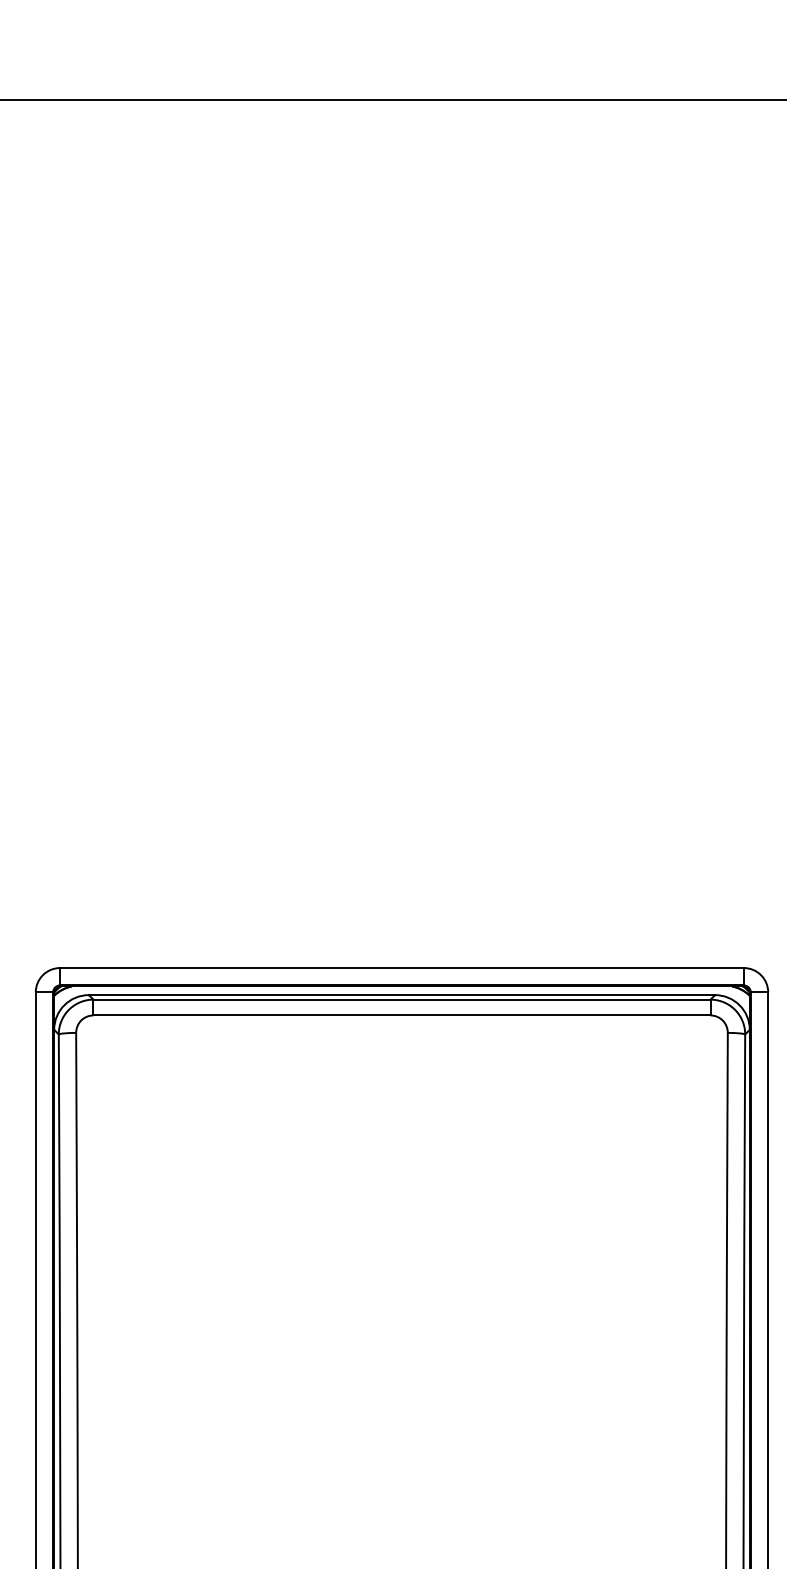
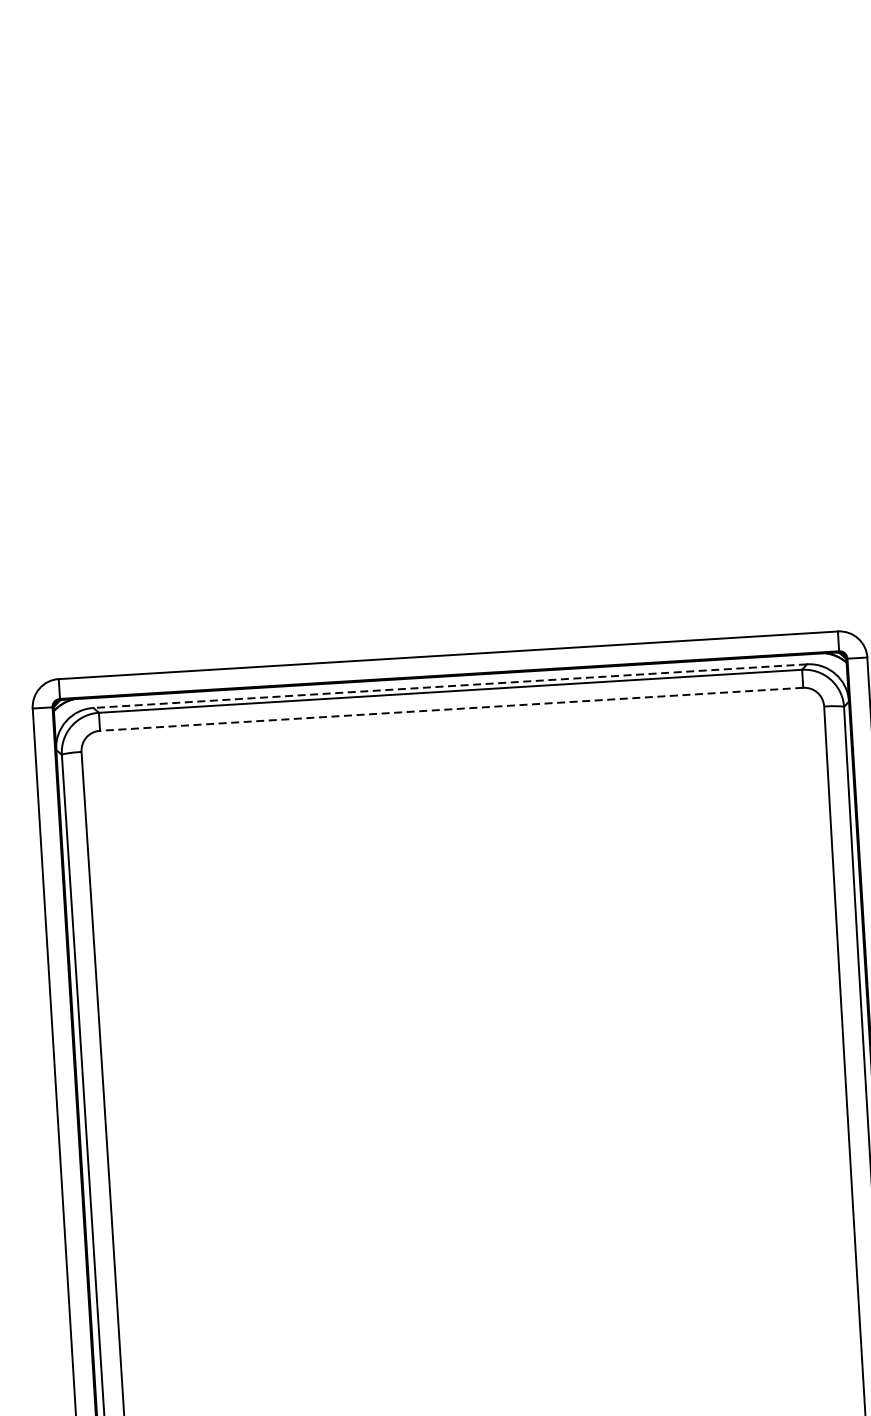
line: (401, 995) -> (449, 686), solid -> dashed
line: (402, 1015) -> (452, 709), solid -> dashed

